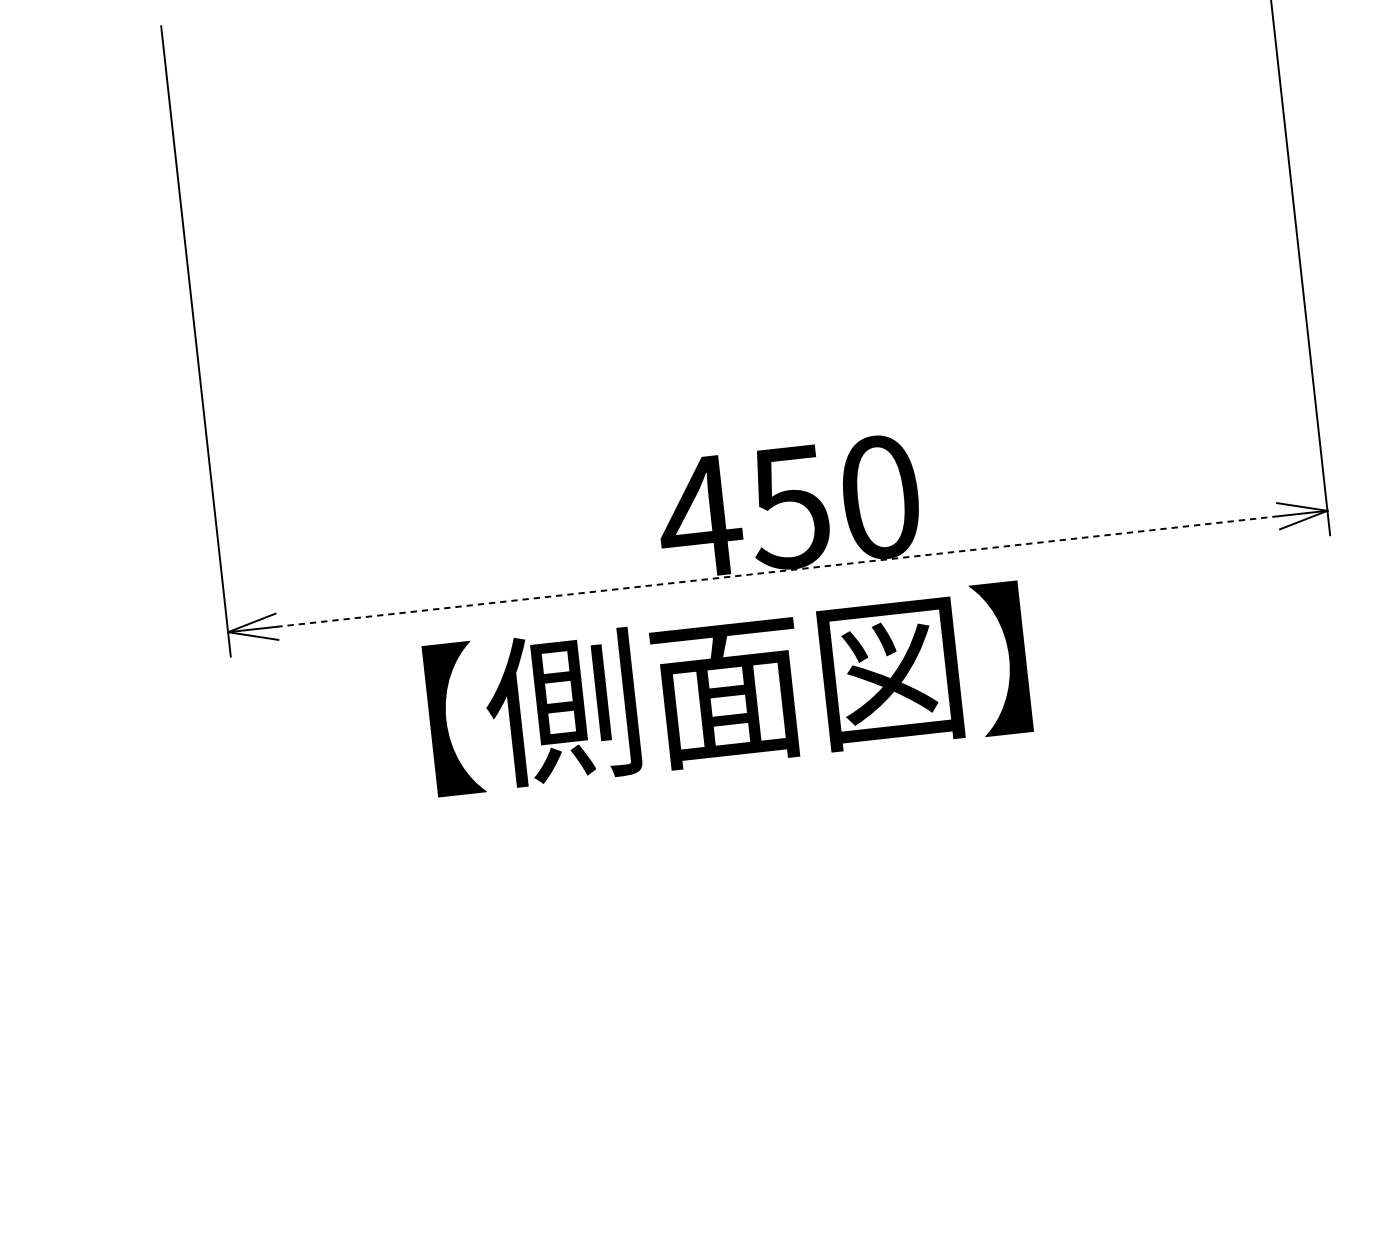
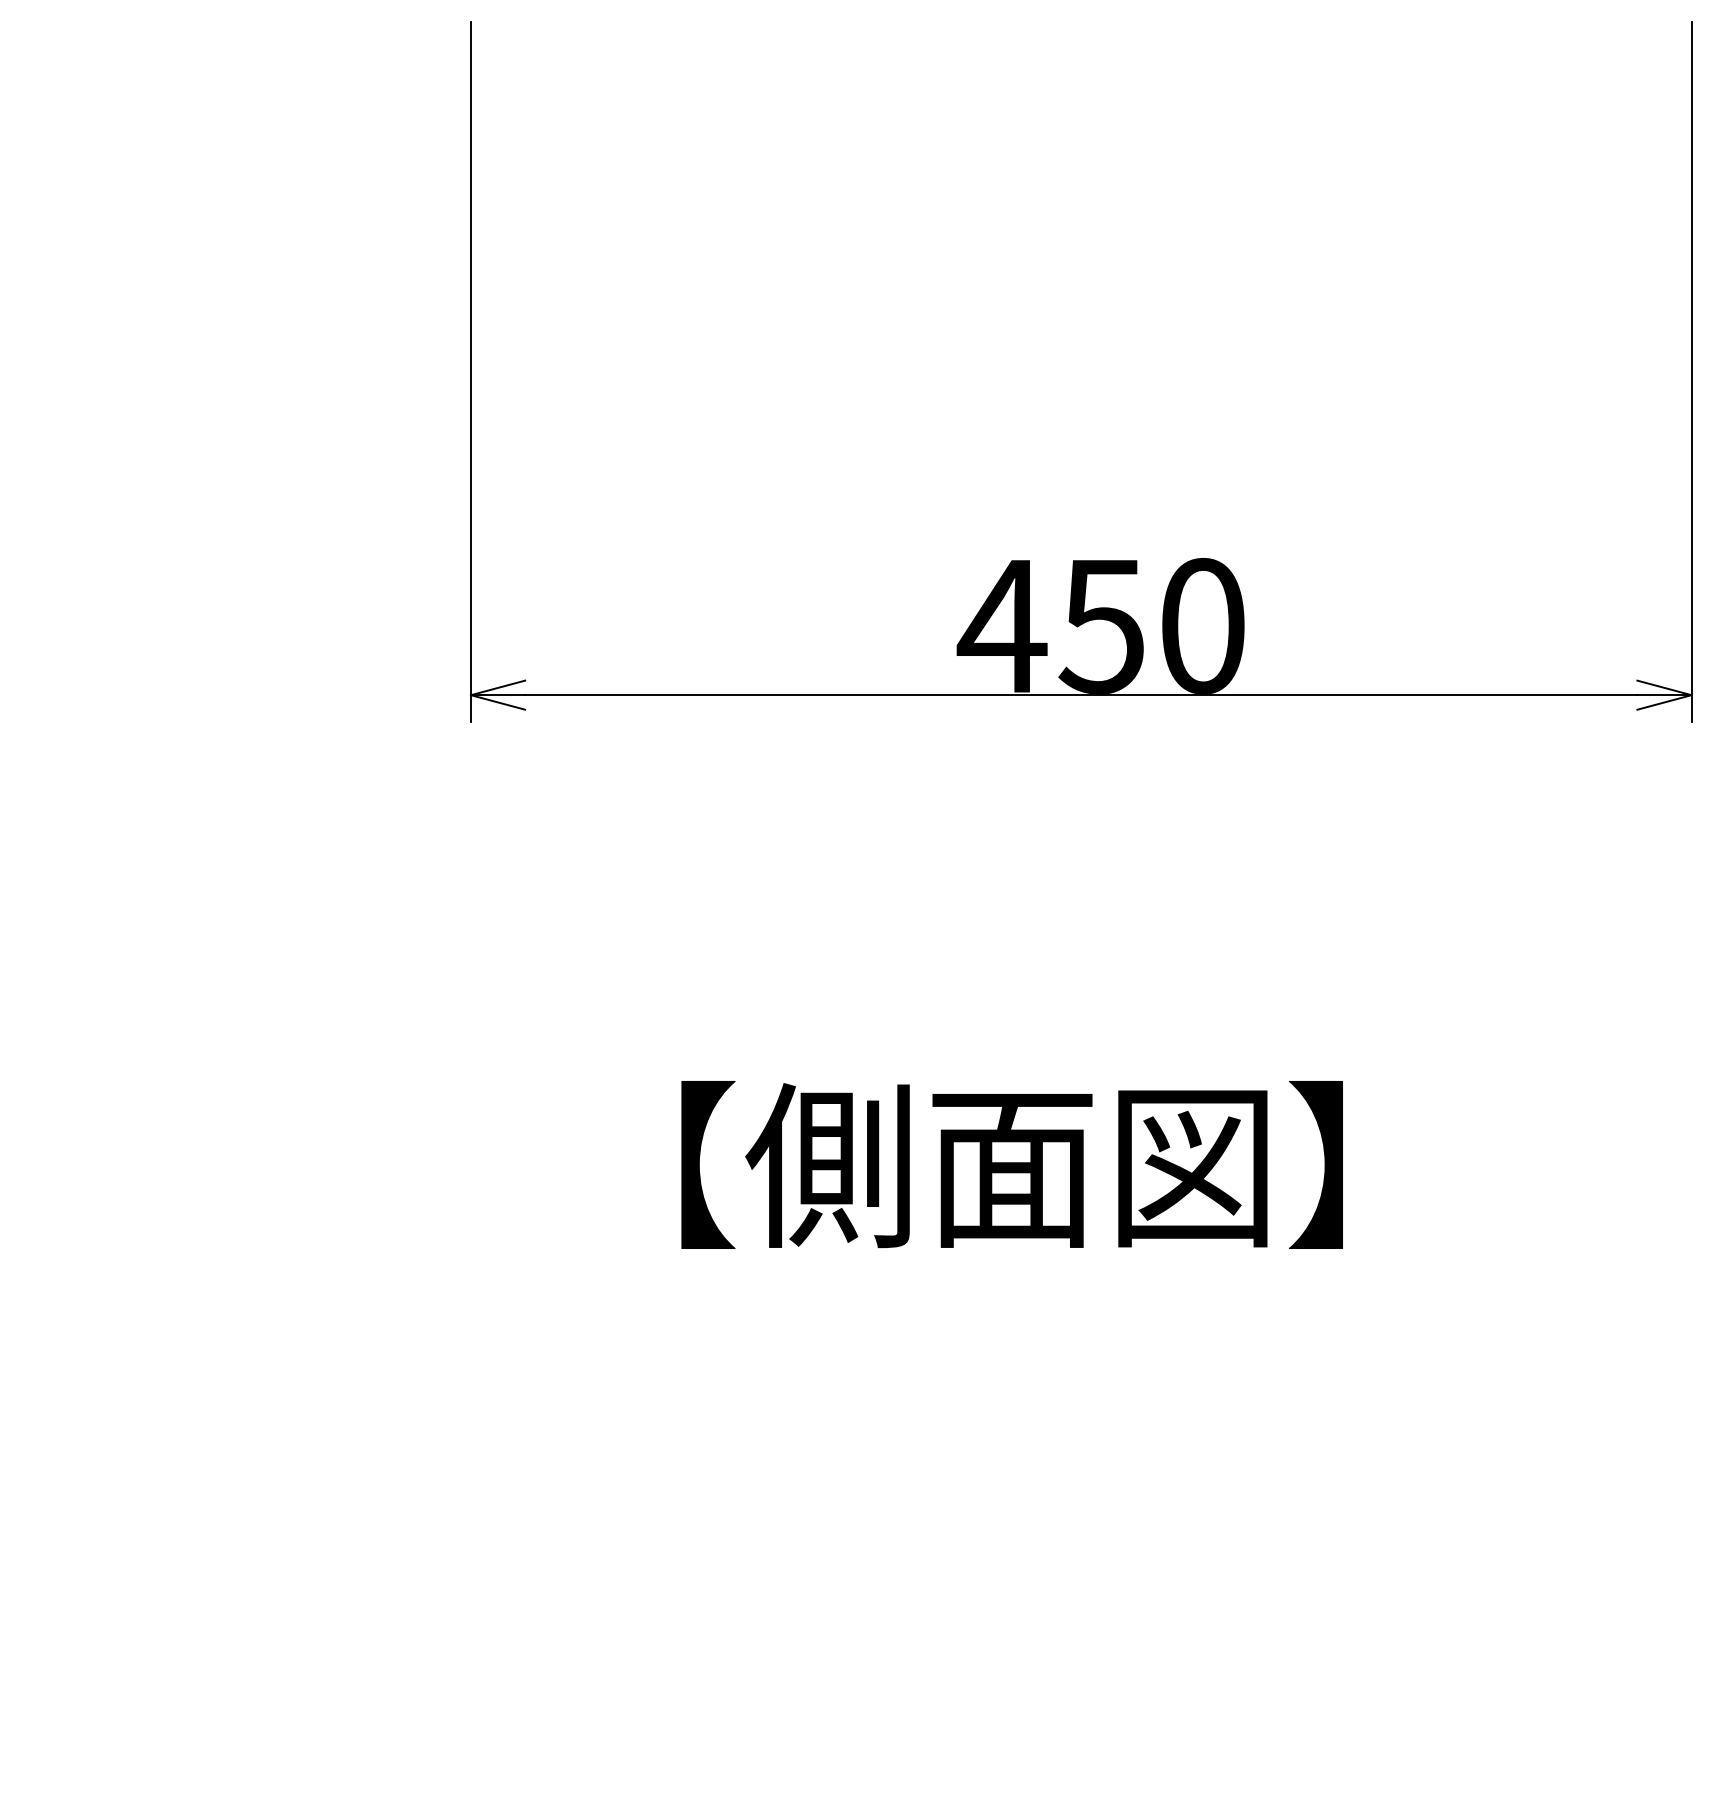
line: (777, 571) -> (1080, 695), dashed -> solid
text: (727, 688) -> (1011, 1164), moved

